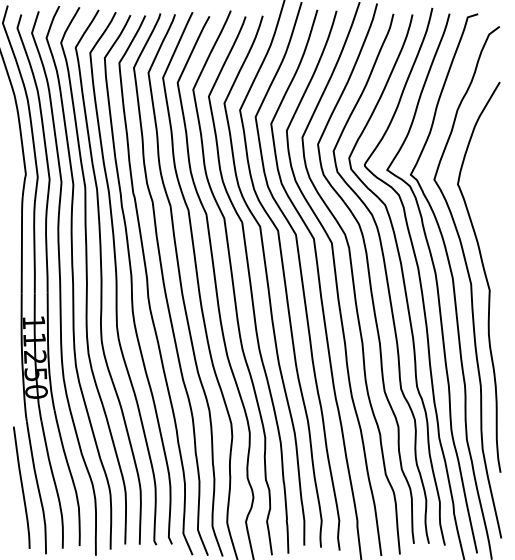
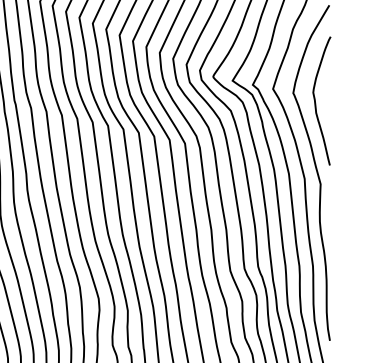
curve: (484, 194) -> (316, 101), added

